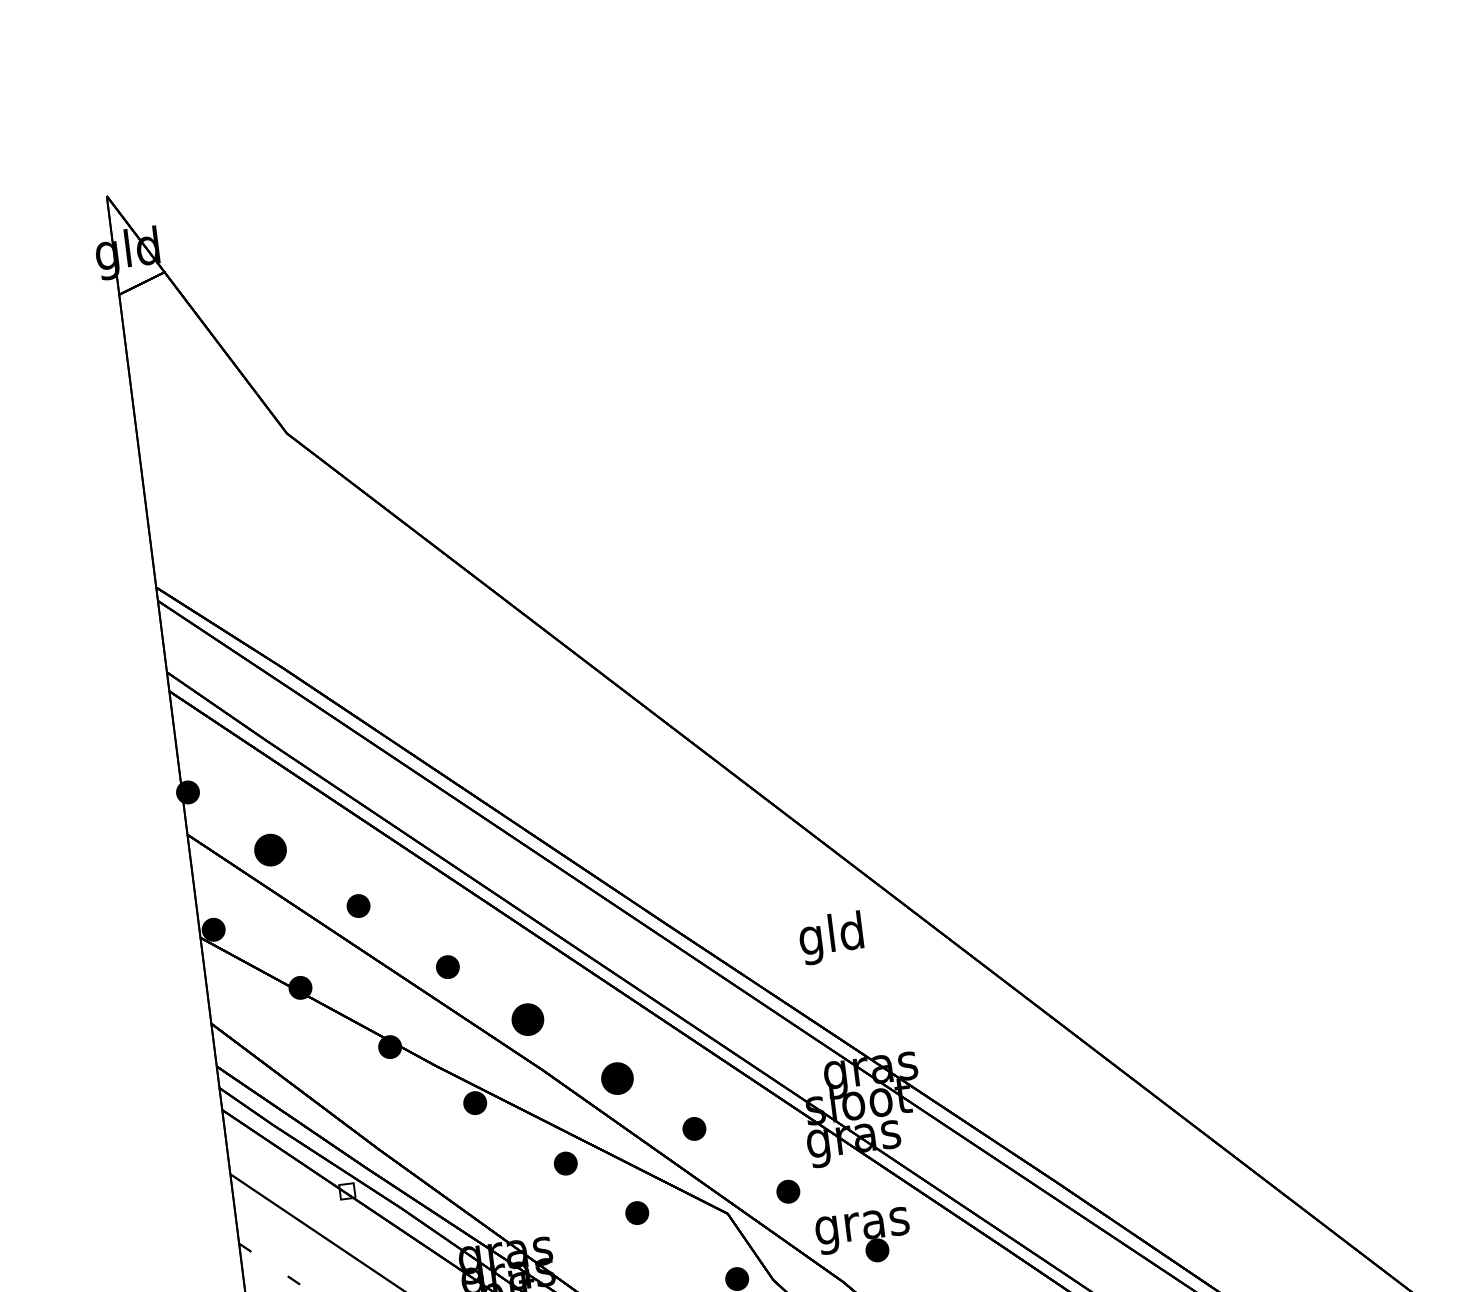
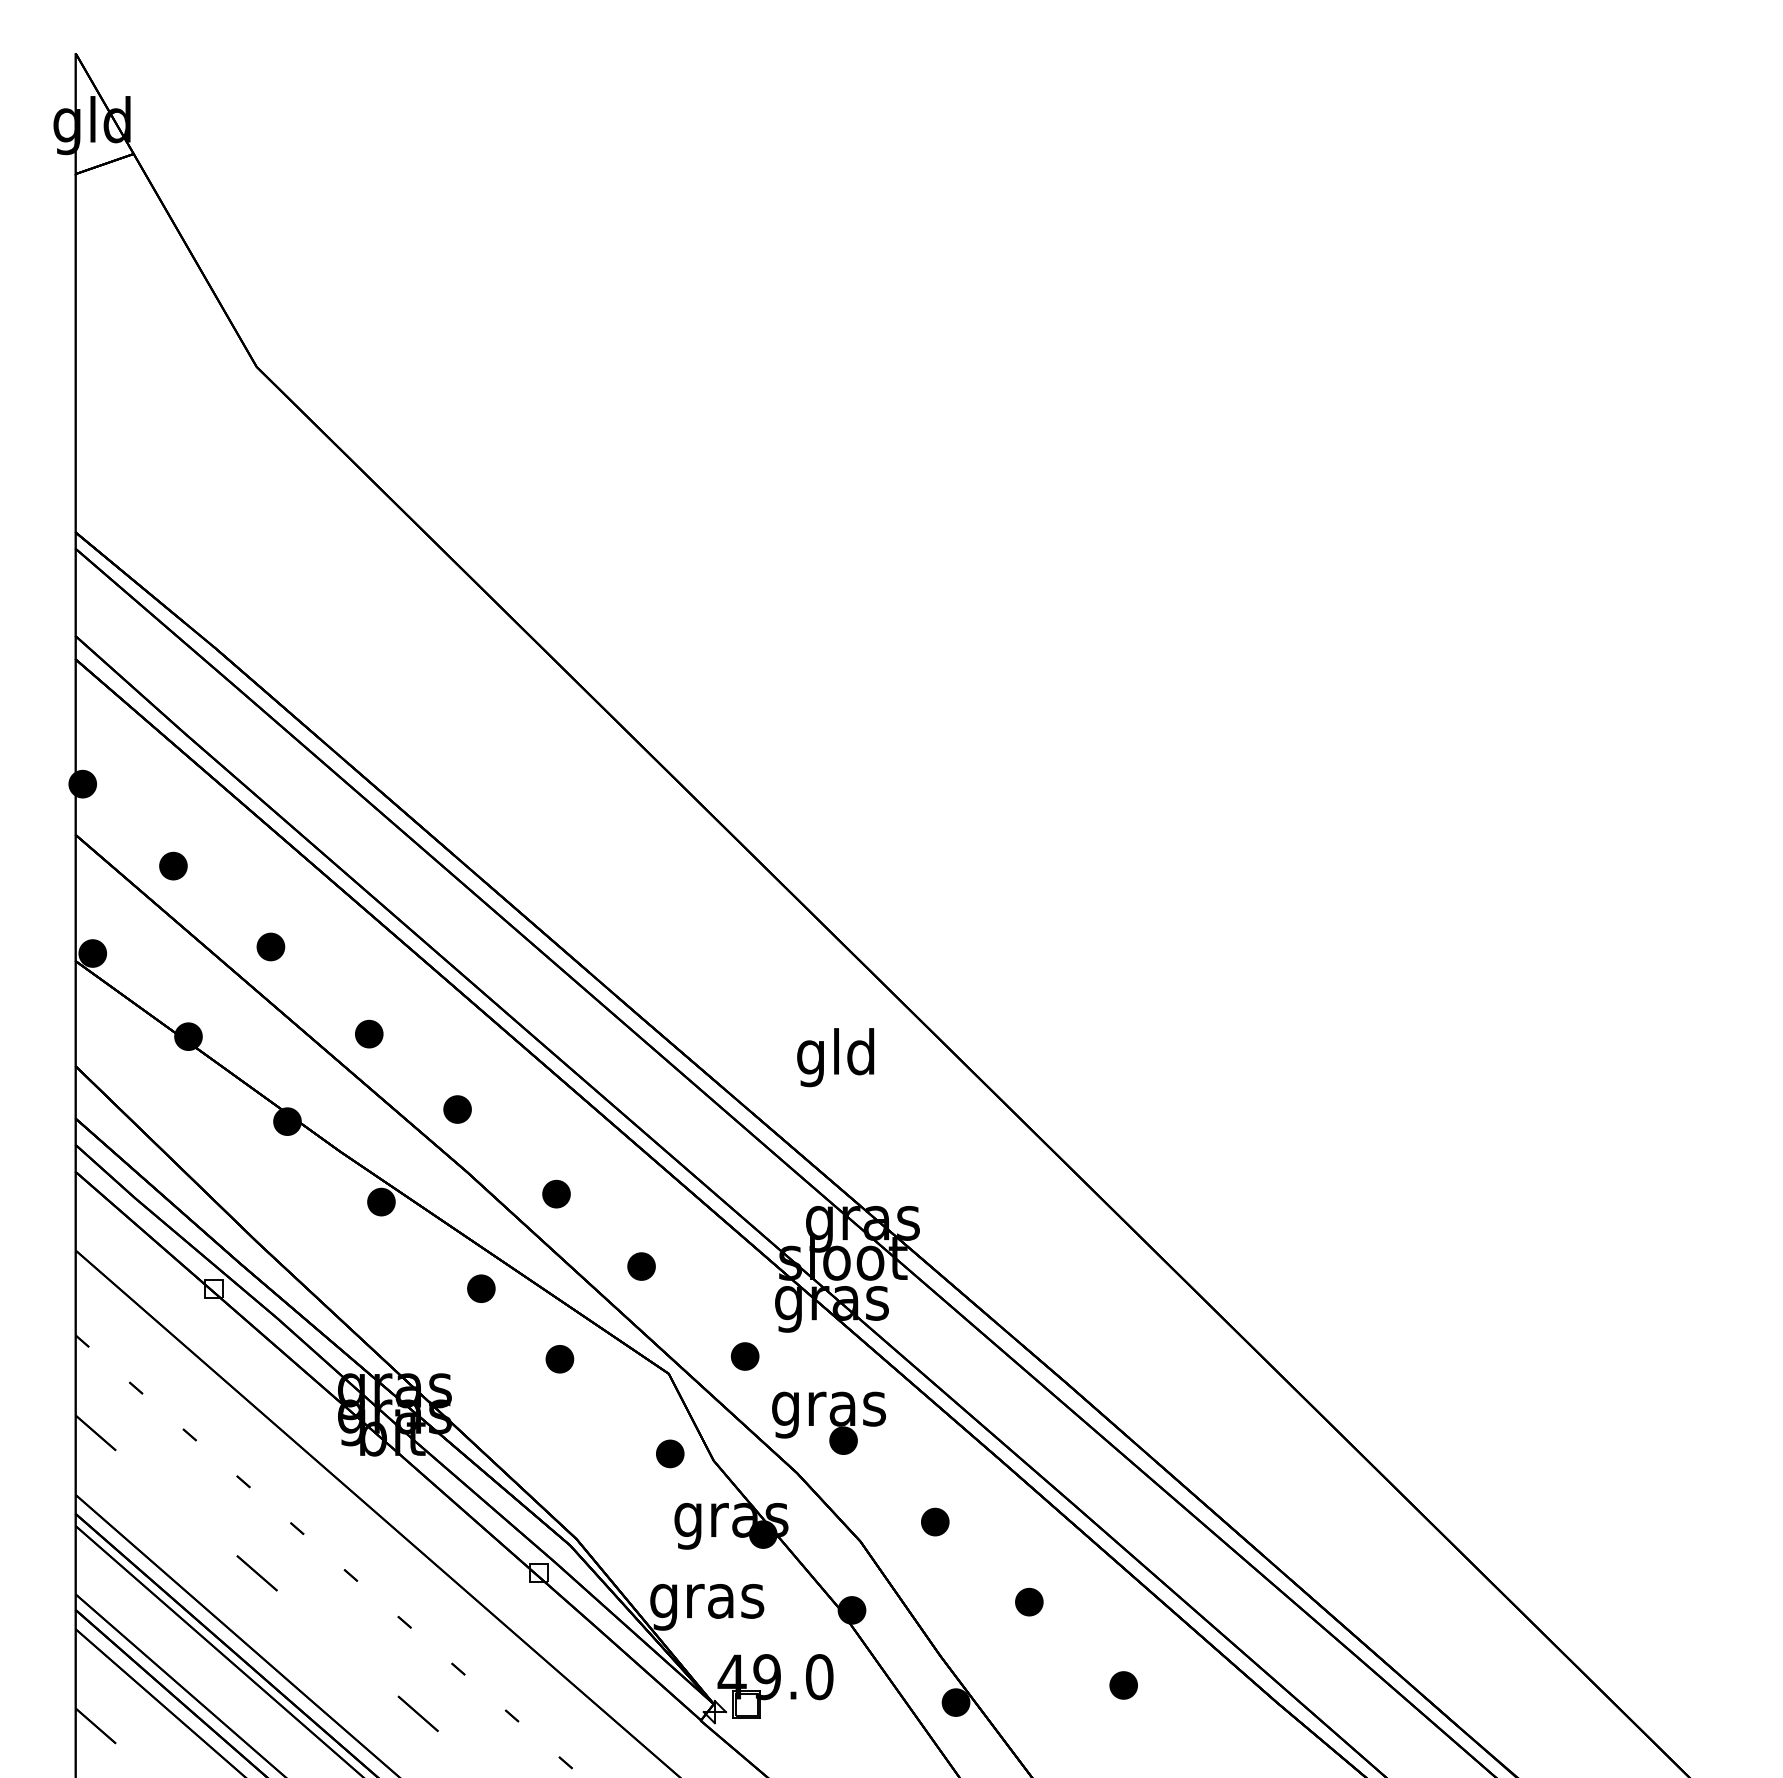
part: (270, 849) -> (173, 865), size x0.71
part: (527, 1019) -> (457, 1109), size x0.71
part: (617, 1078) -> (556, 1193), size x0.71

